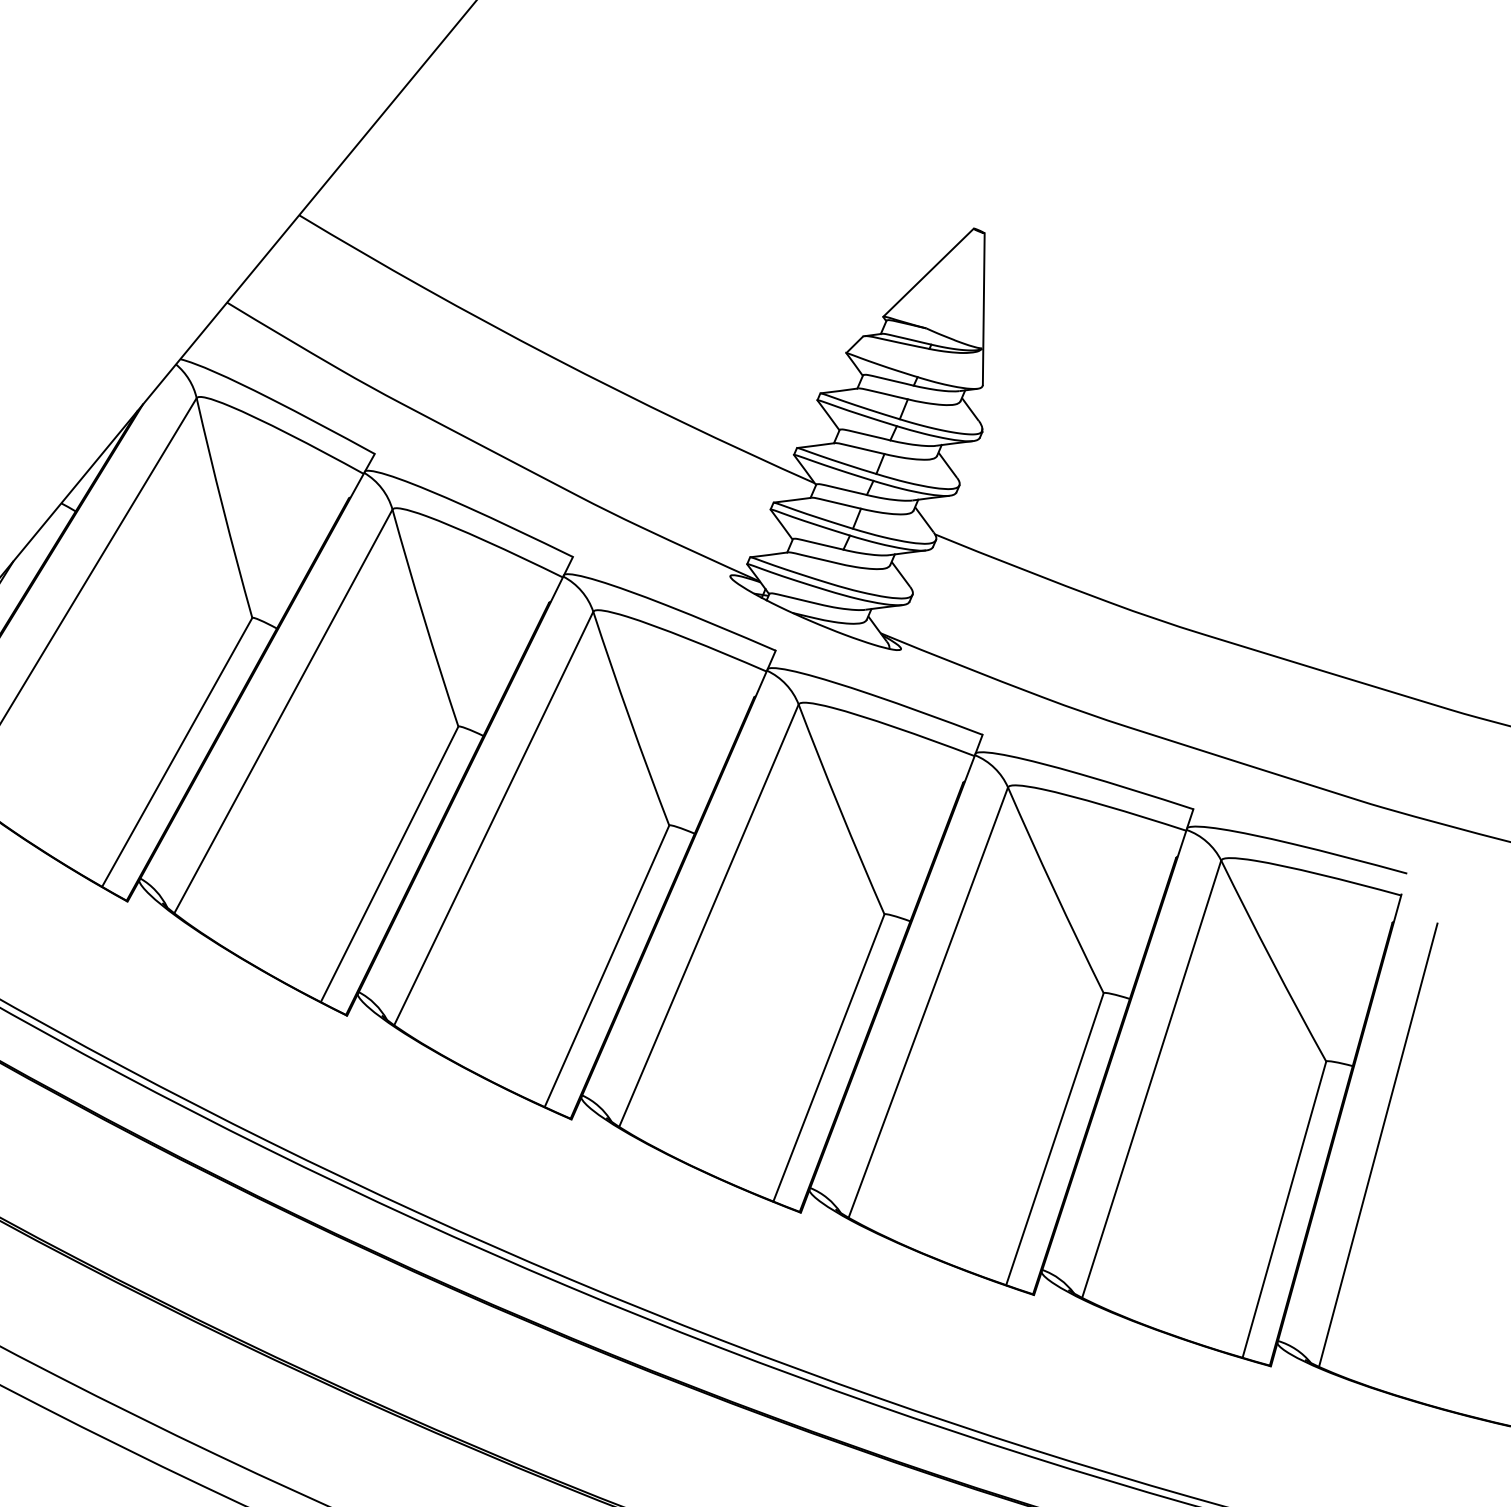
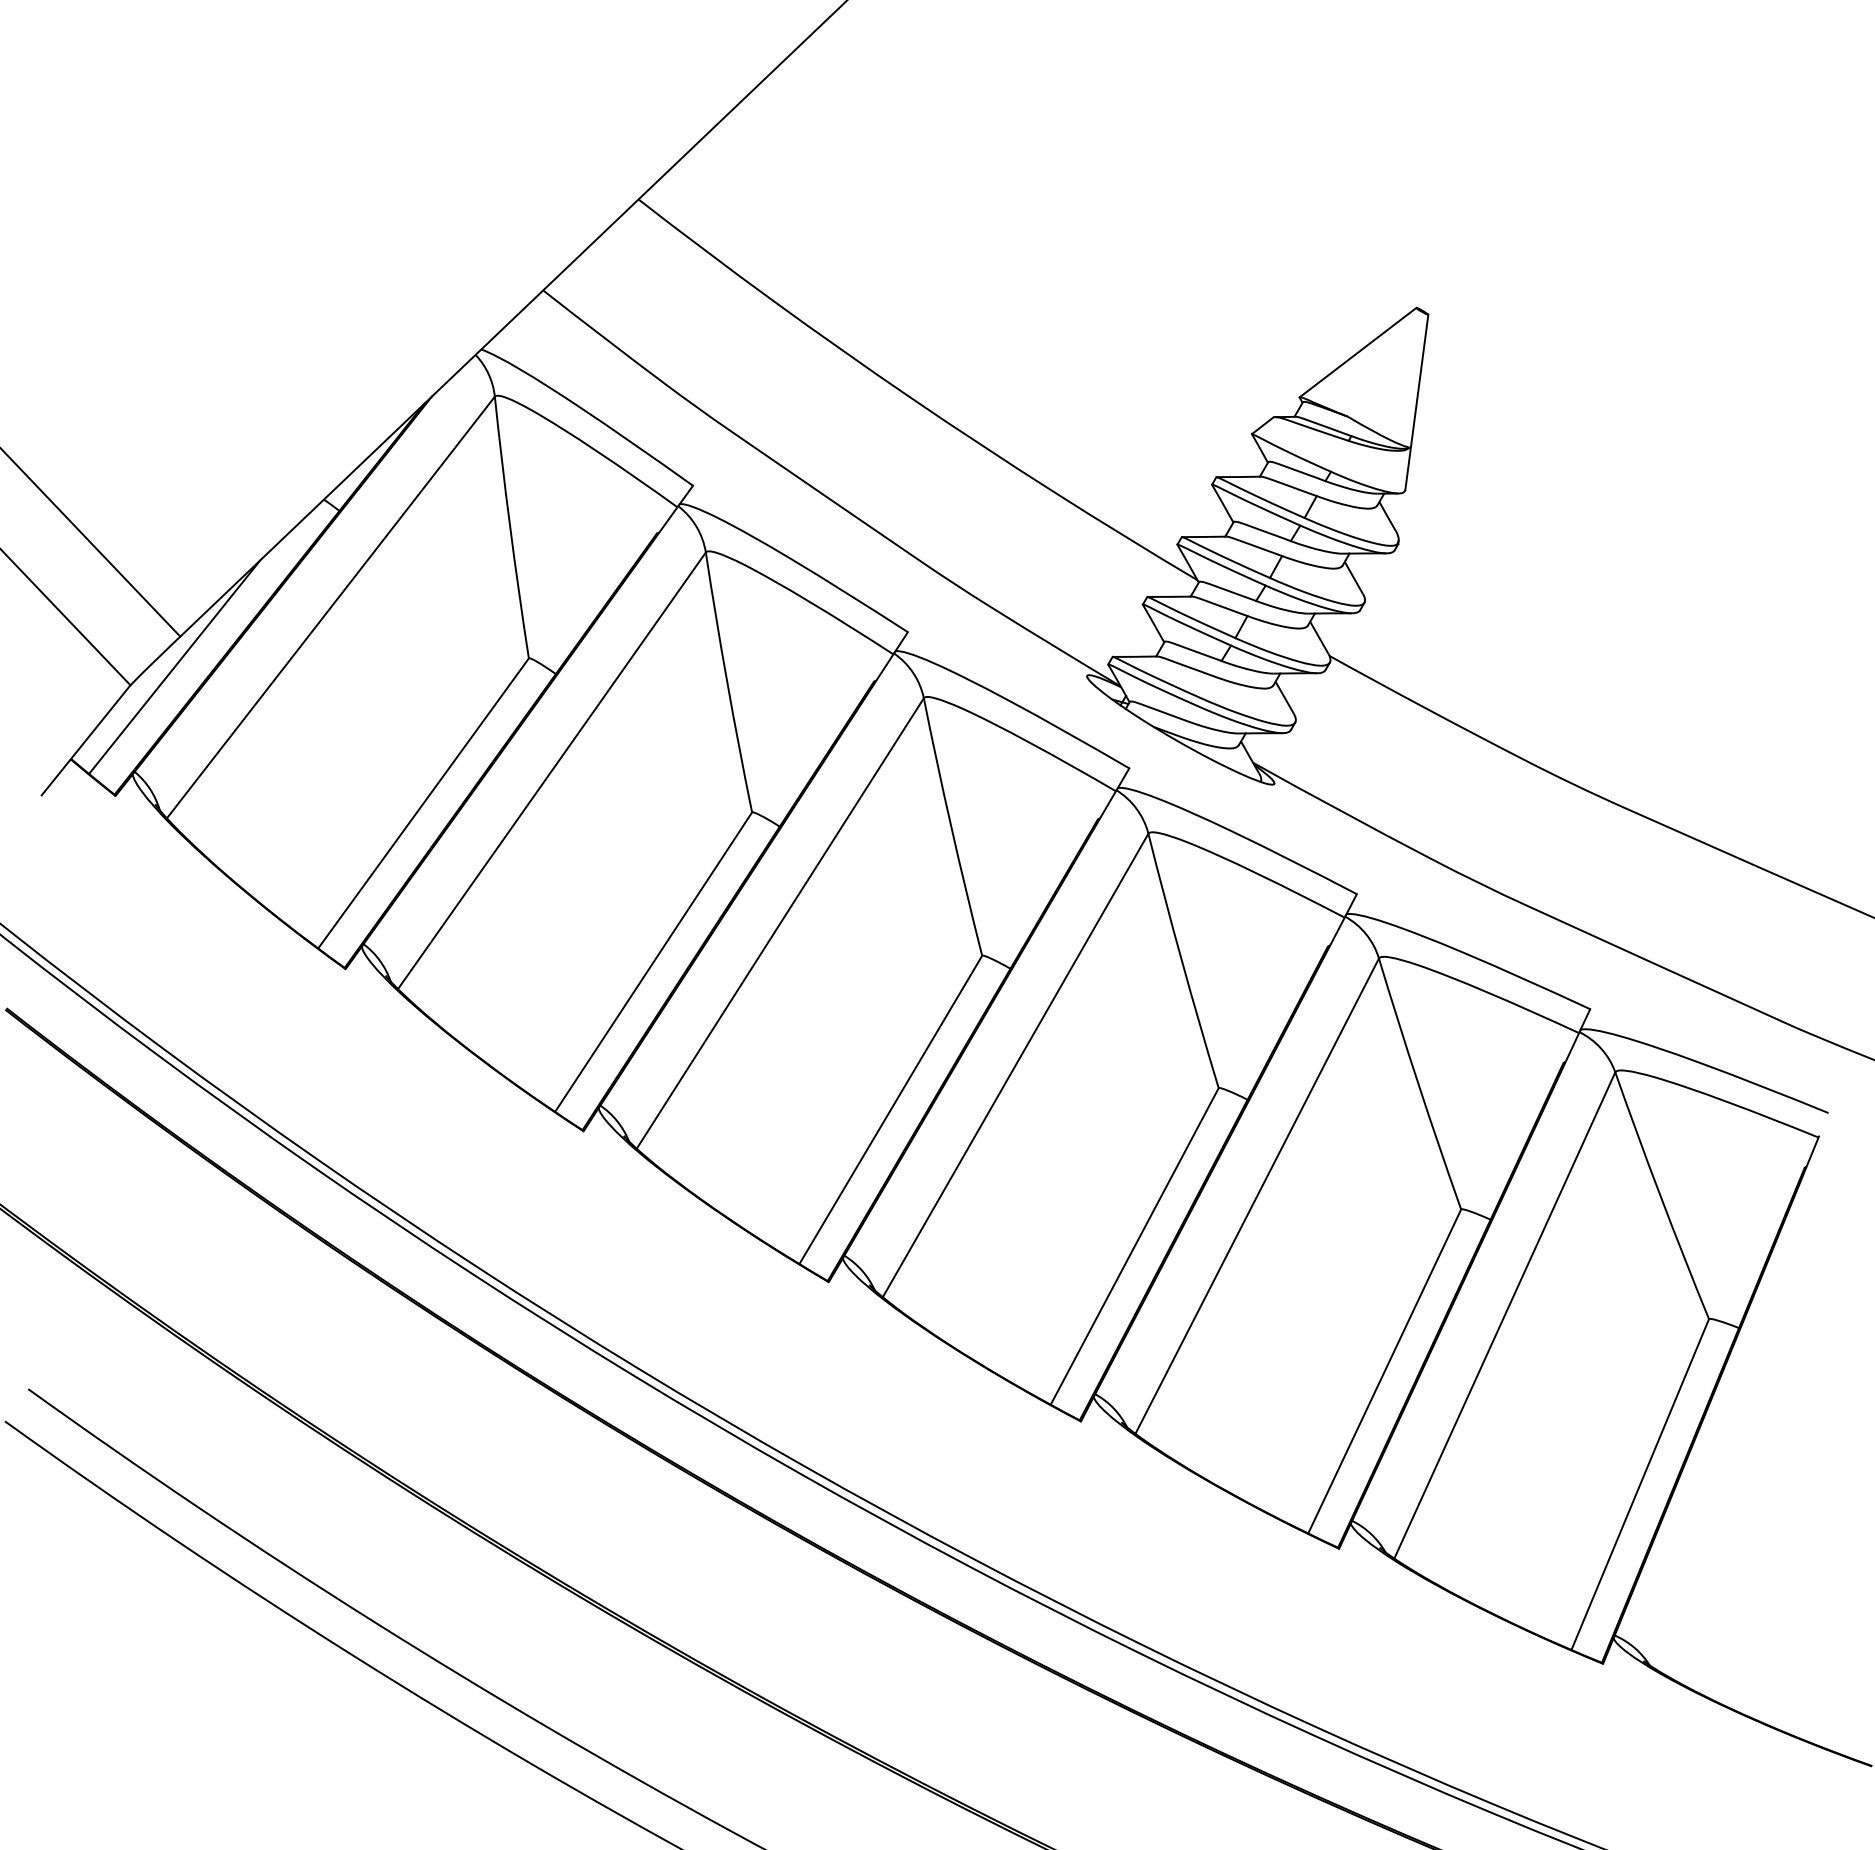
line: (1378, 1145) -> (1757, 1423), removed

